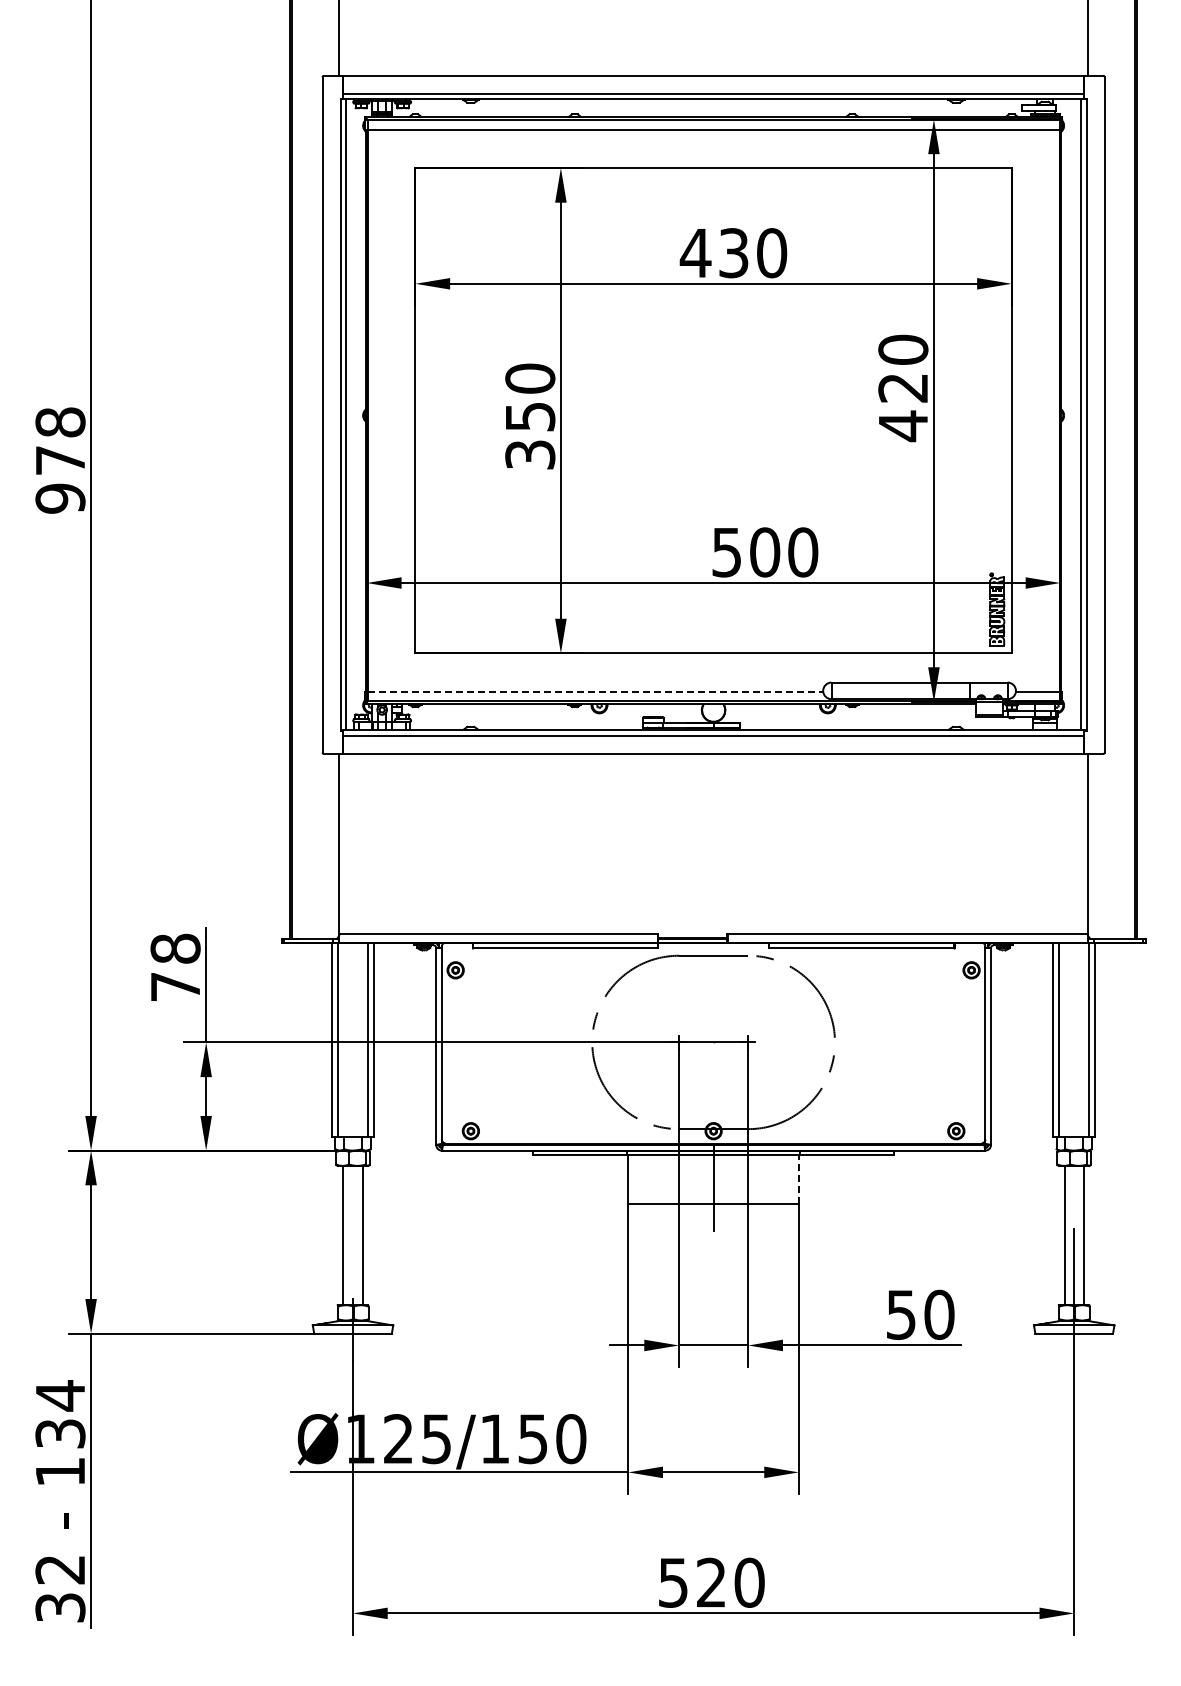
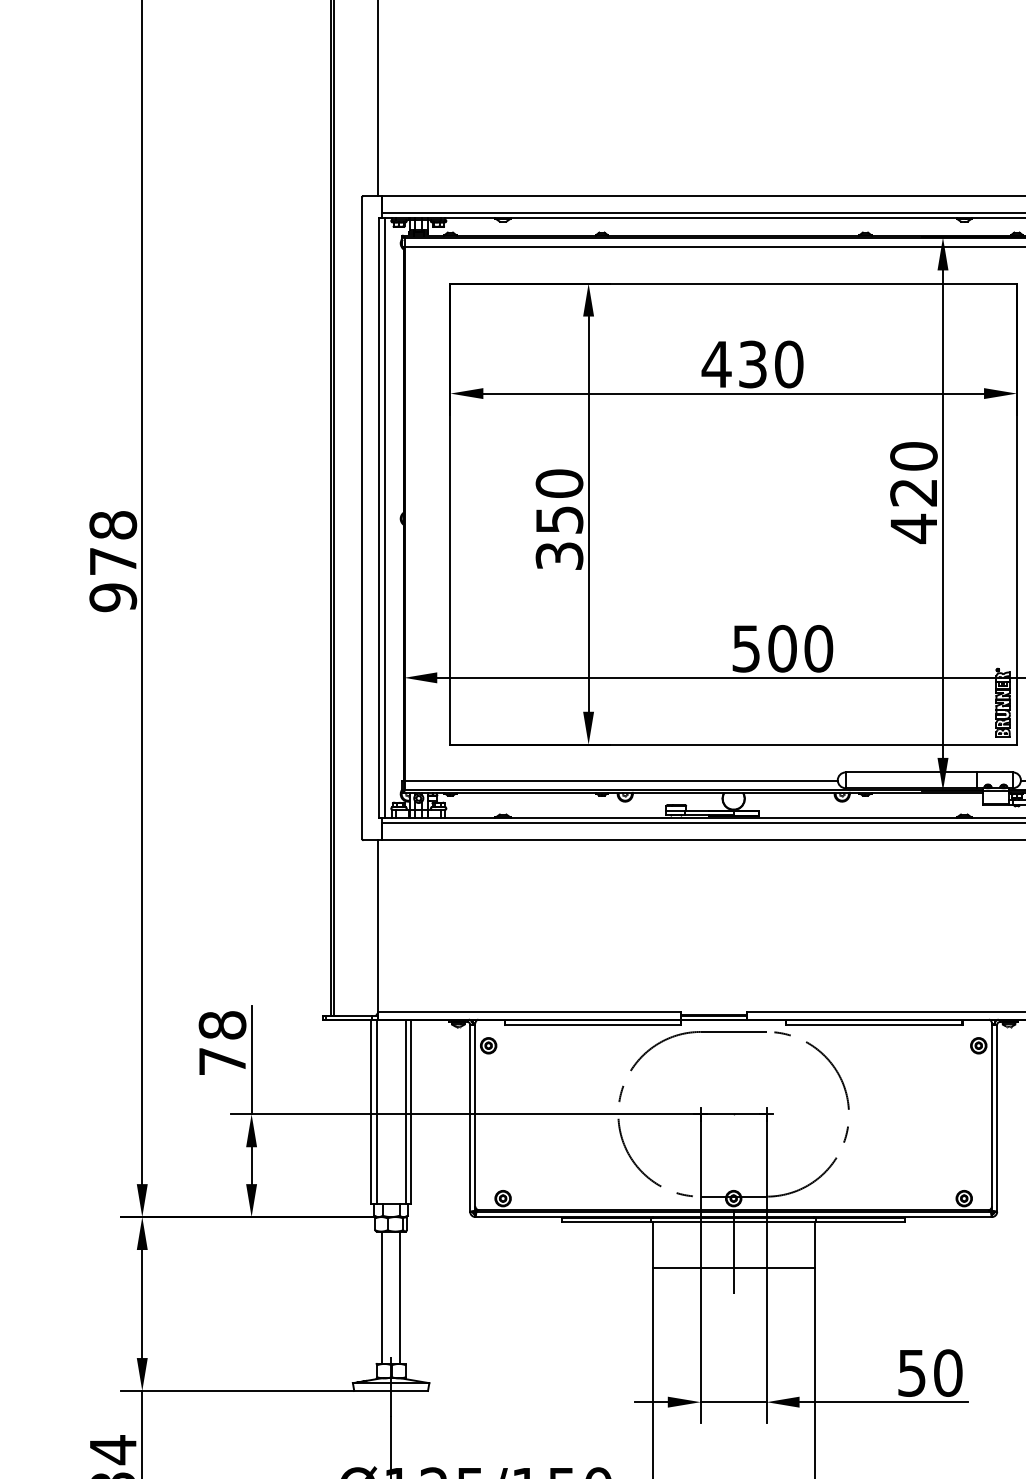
line: (595, 691) -> (621, 780), dashed -> solid
line: (798, 1179) -> (814, 1244), dashed -> solid

